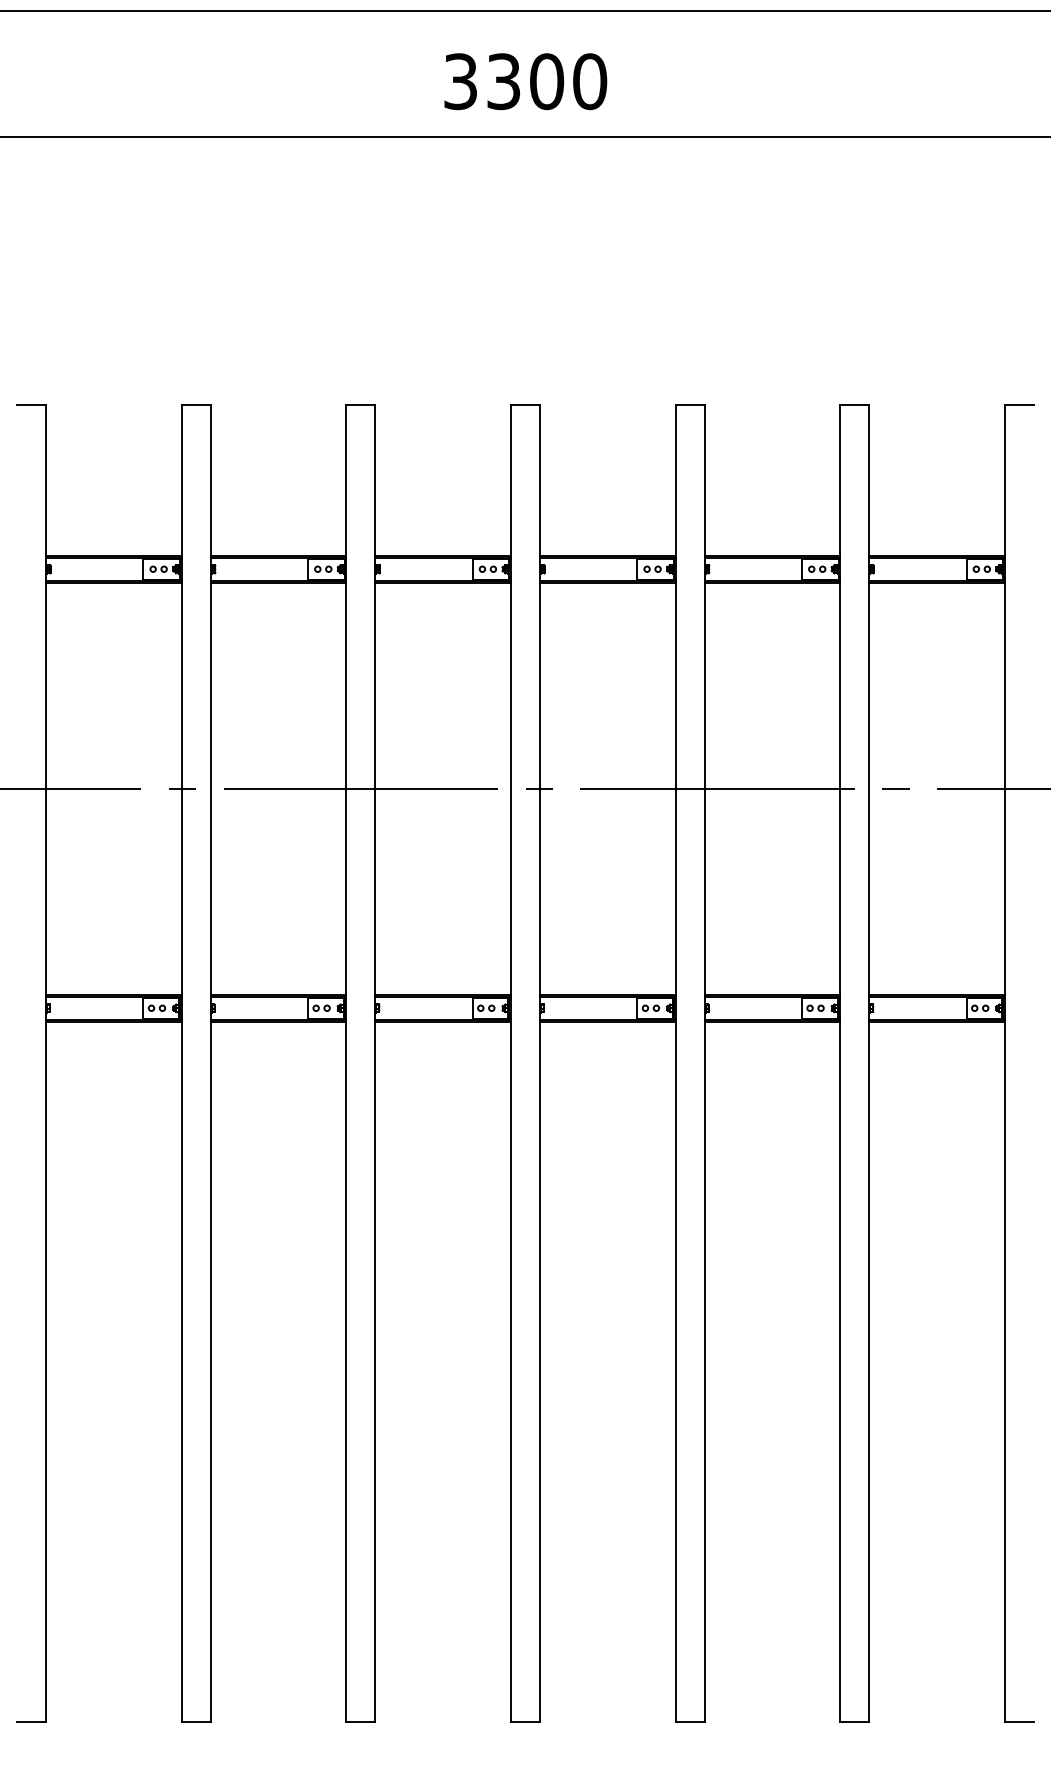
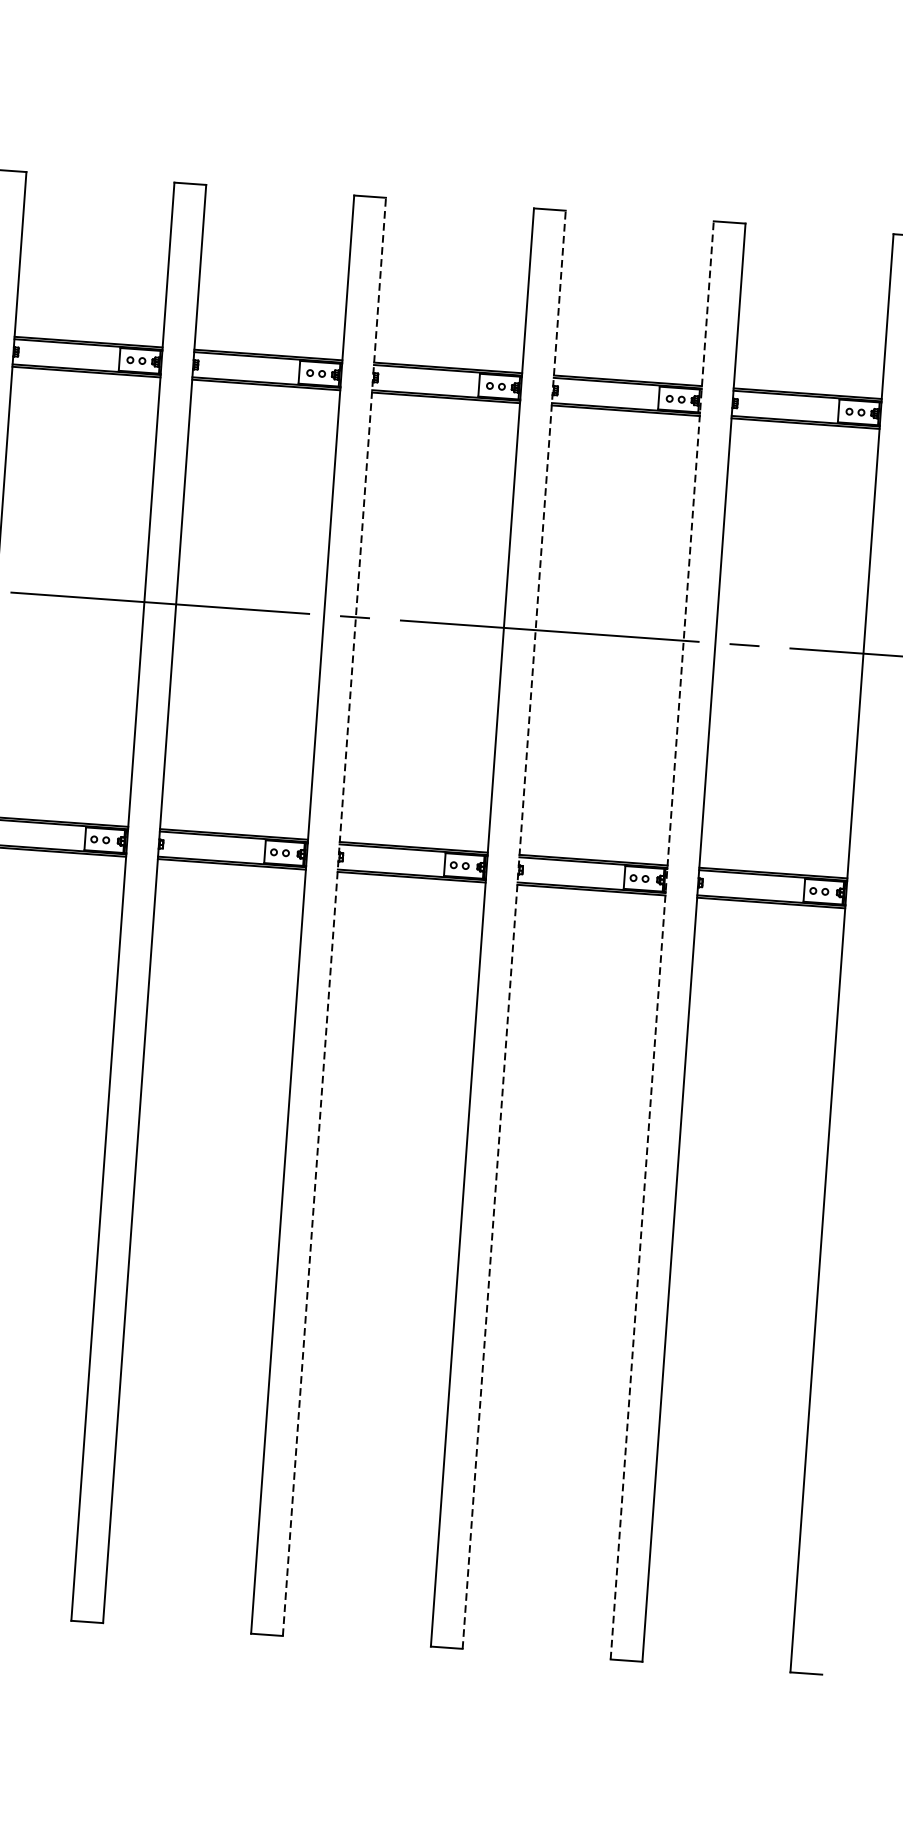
line: (540, 1063) -> (334, 917), solid -> dashed
line: (704, 1063) -> (513, 930), solid -> dashed
line: (840, 1063) -> (662, 940), solid -> dashed

